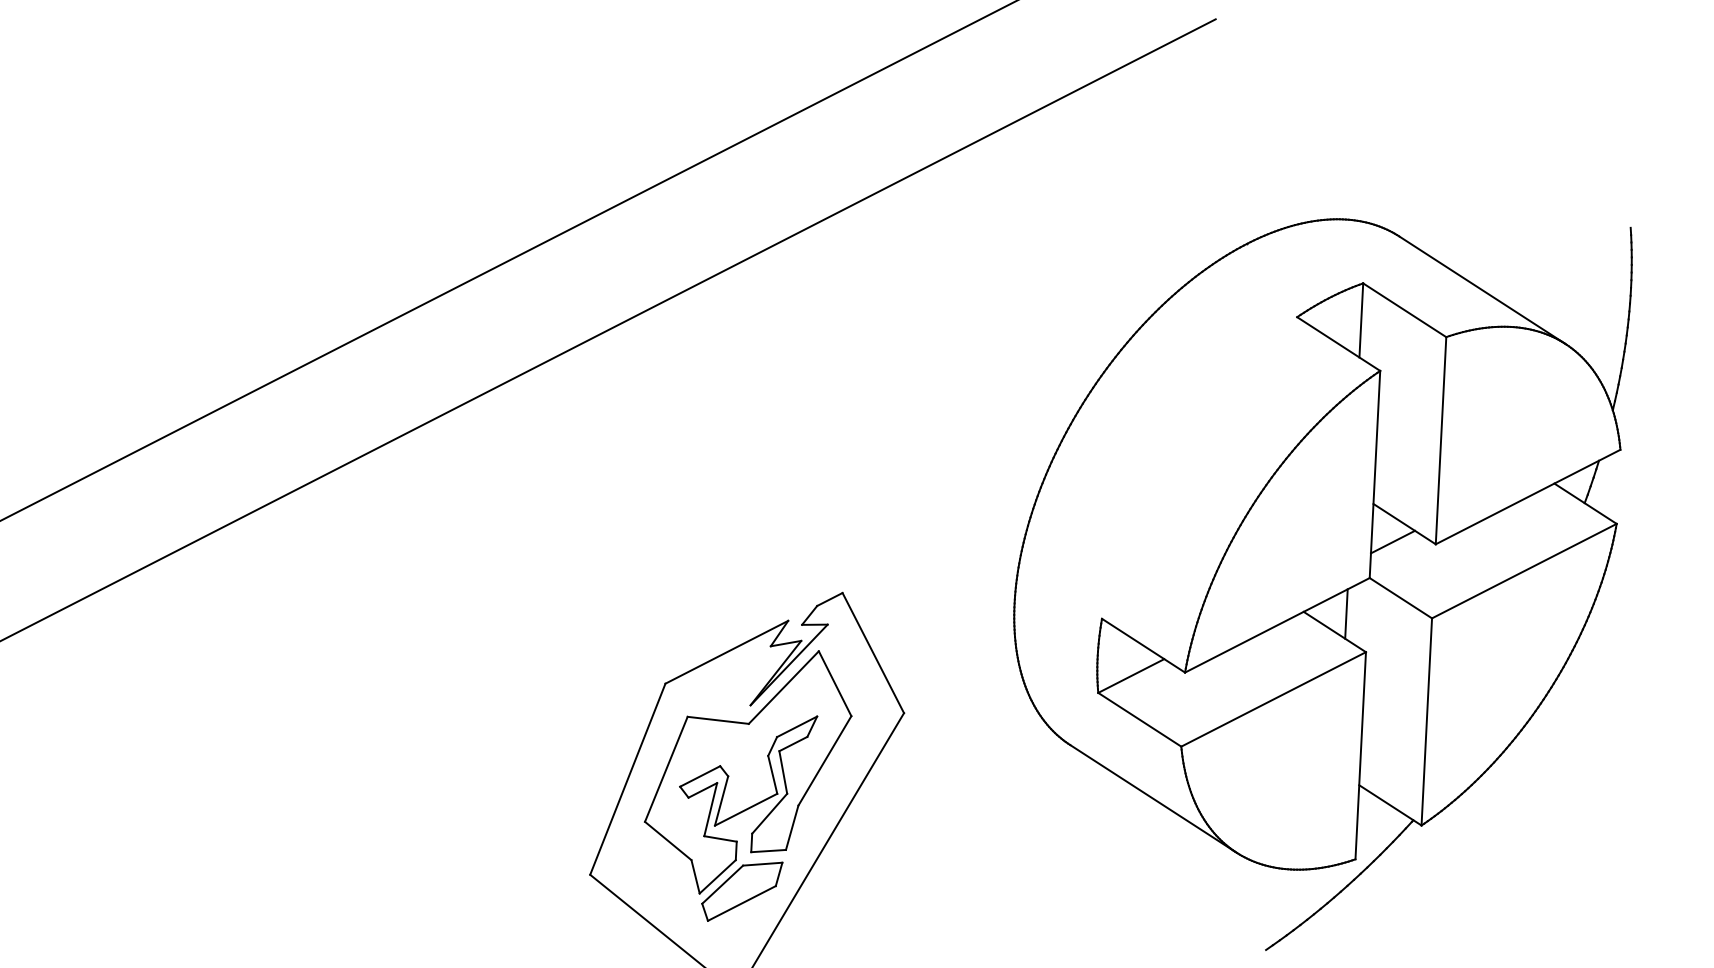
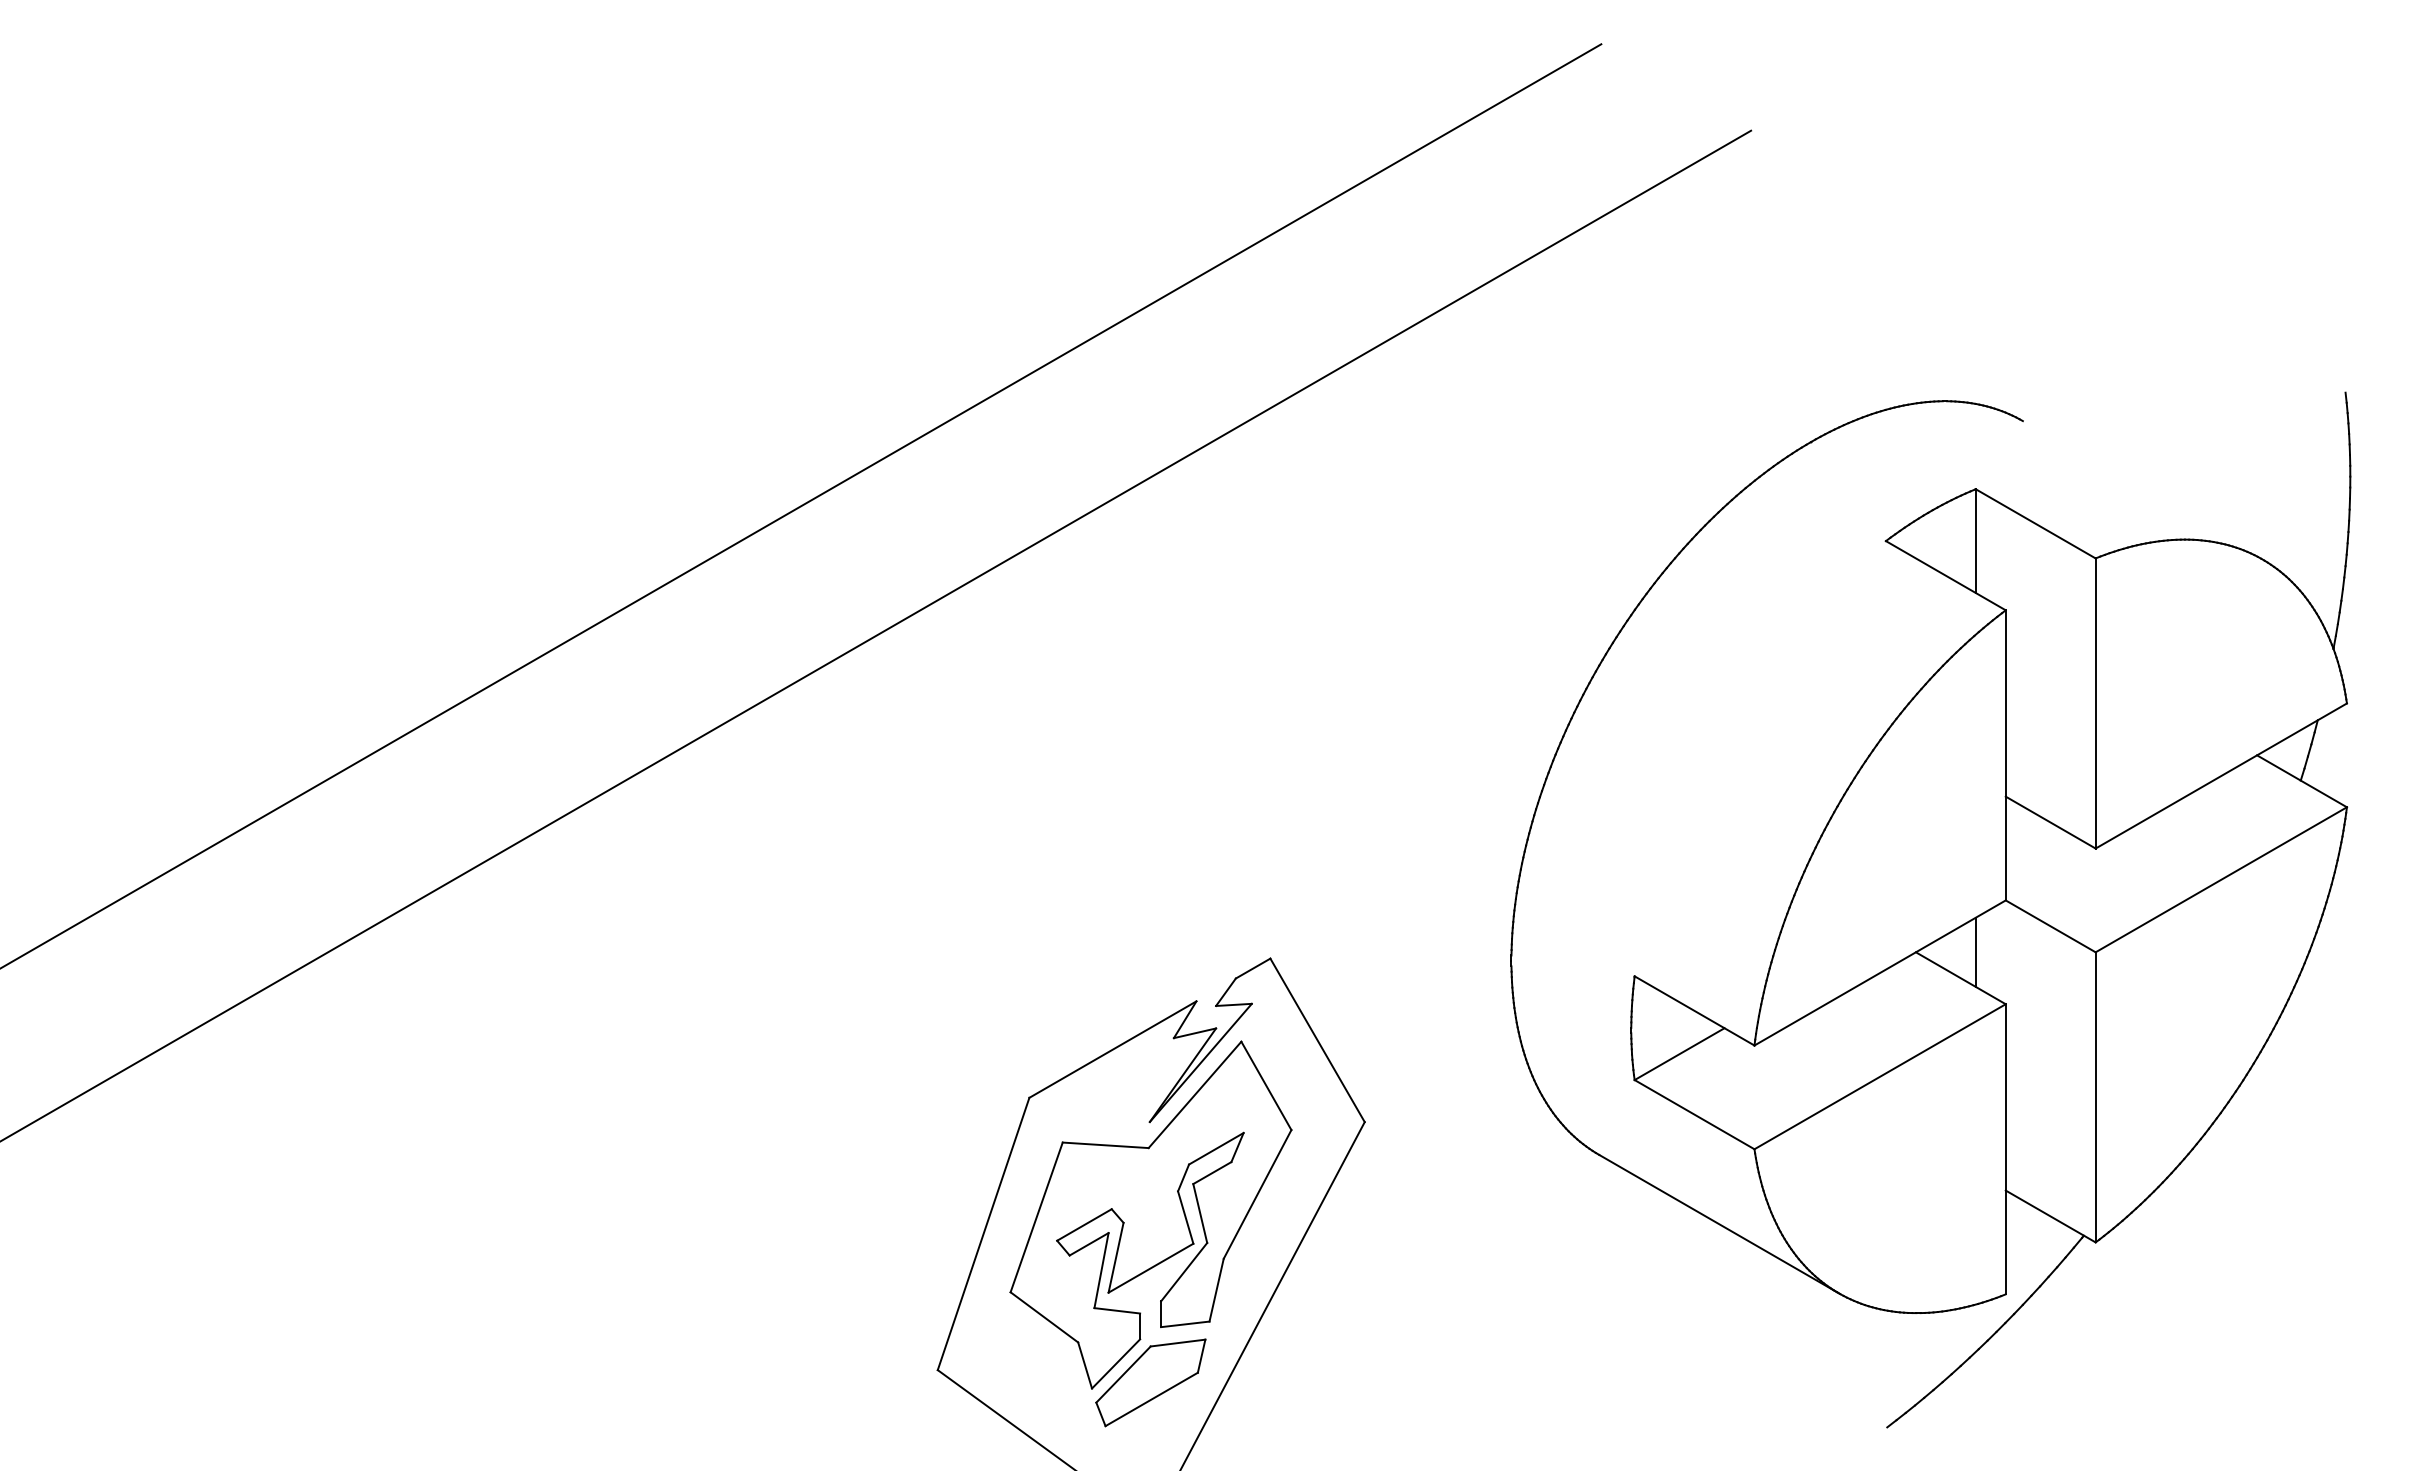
line: (1482, 290) -> (2142, 490), removed
line: (1392, 542) -> (2035, 848), removed

